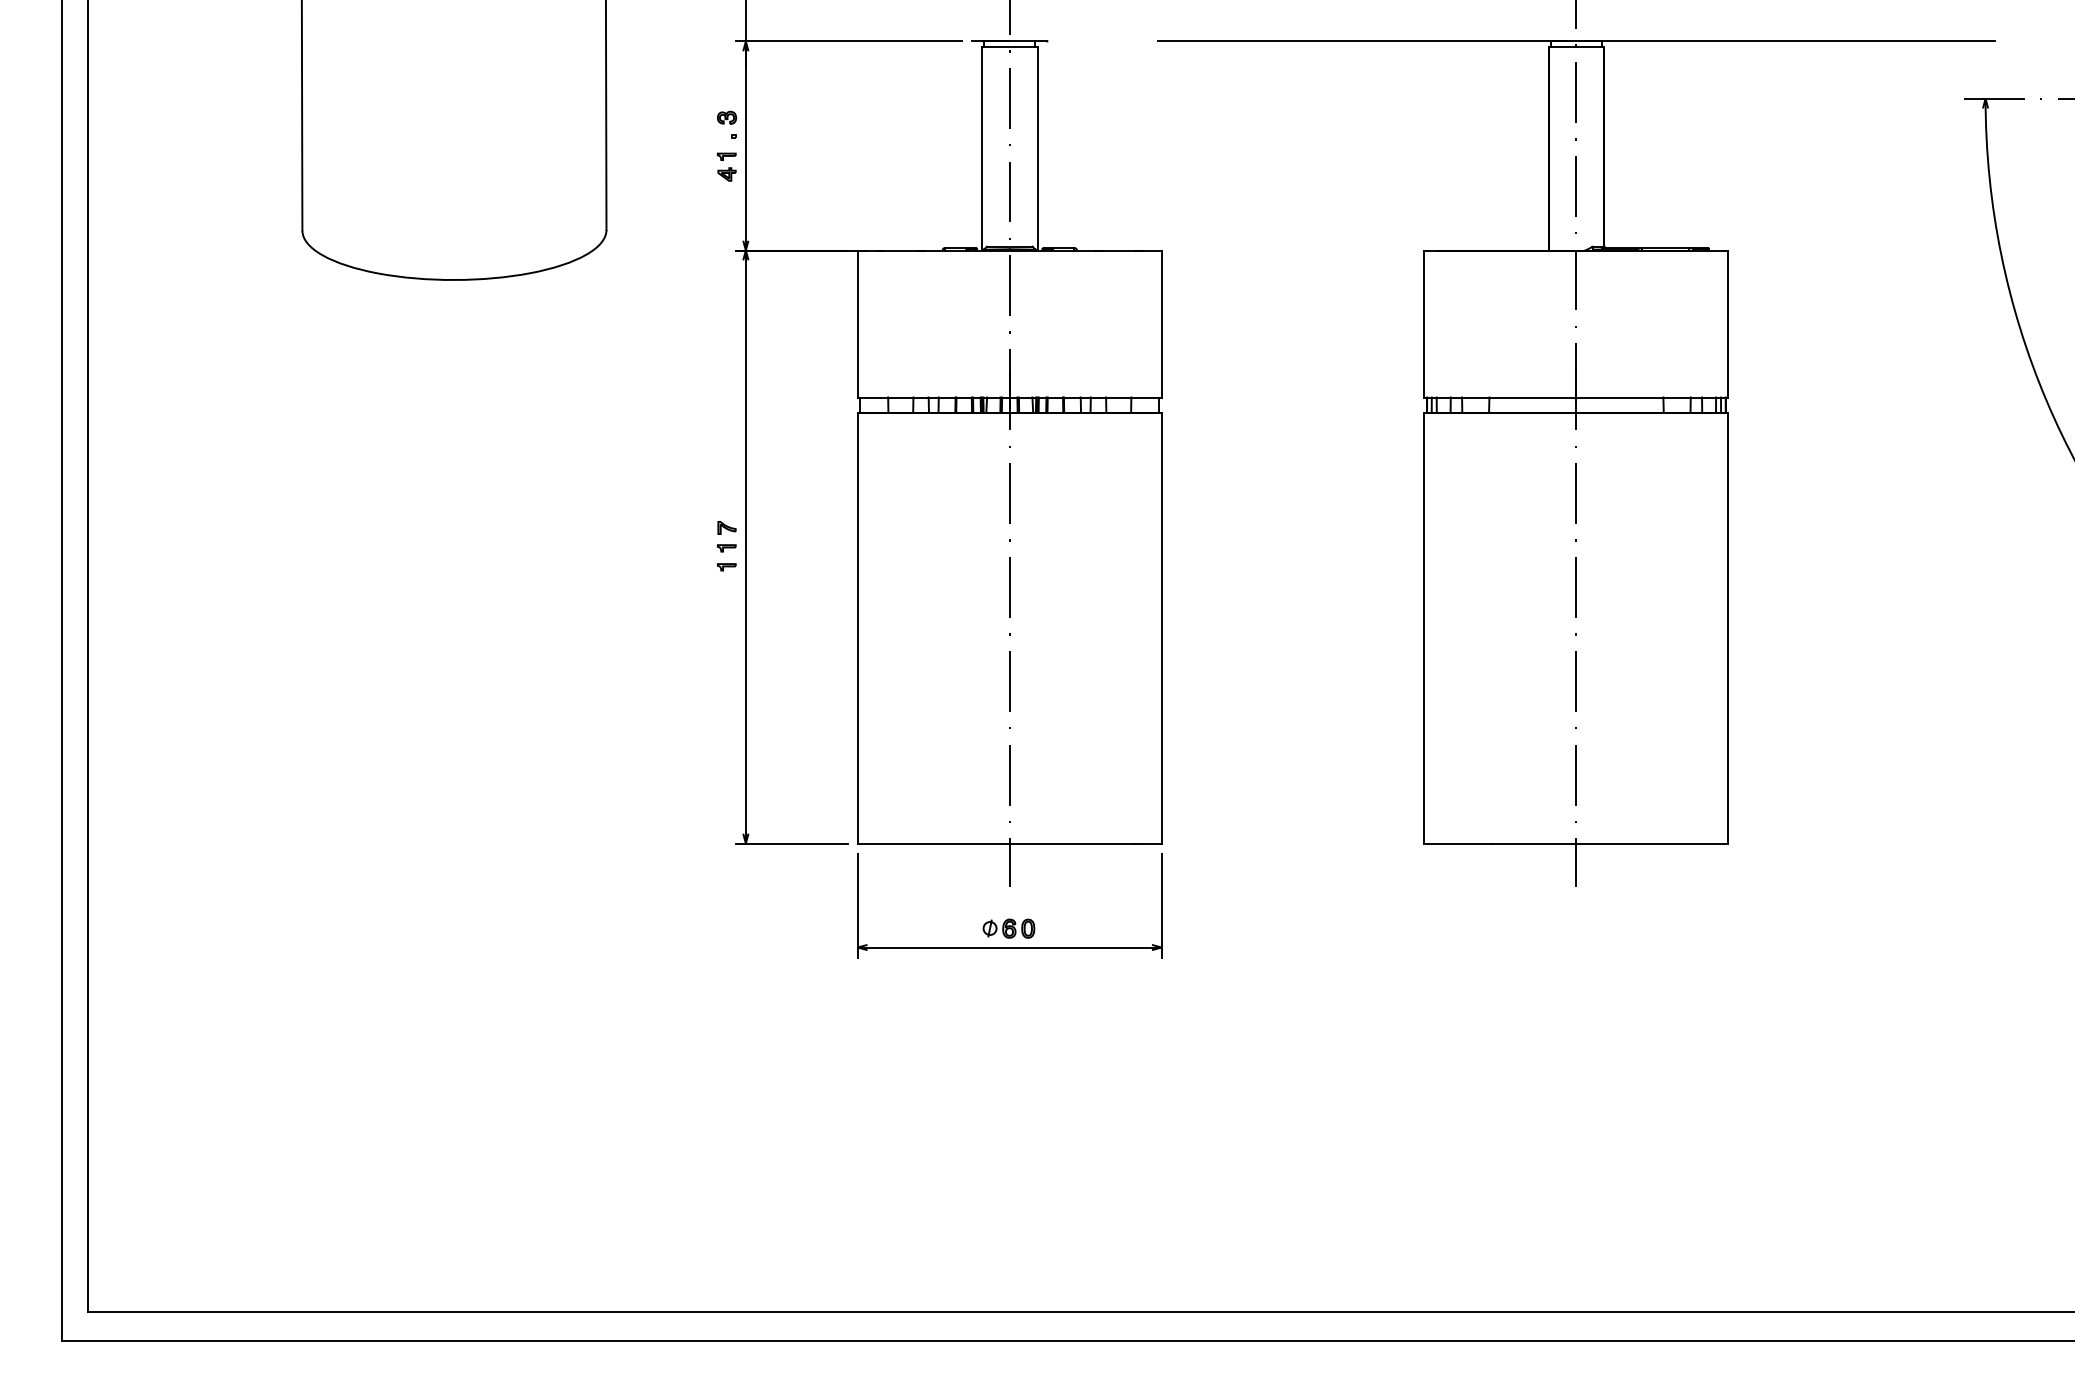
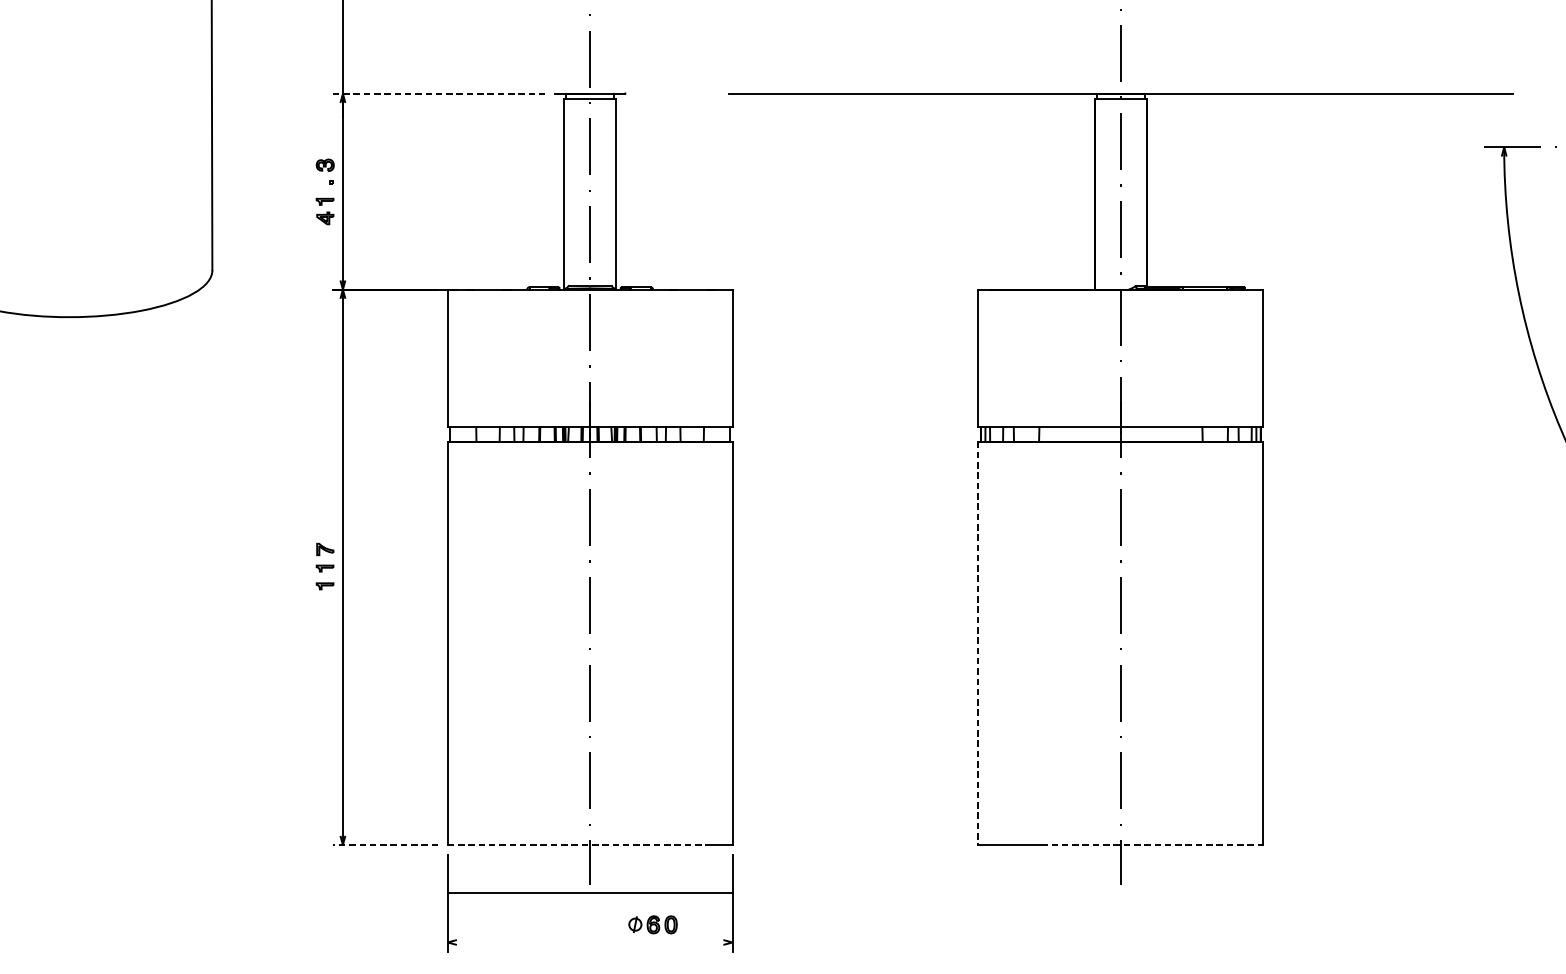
line: (848, 41) -> (439, 93), solid -> dashed
line: (1424, 628) -> (978, 643), solid -> dashed
line: (791, 843) -> (385, 845), solid -> dashed
line: (997, 843) -> (578, 845), solid -> dashed
line: (1609, 843) -> (1151, 845), solid -> dashed
part: (1008, 928) -> (652, 924), moved
line: (1009, 947) -> (589, 892), moved

